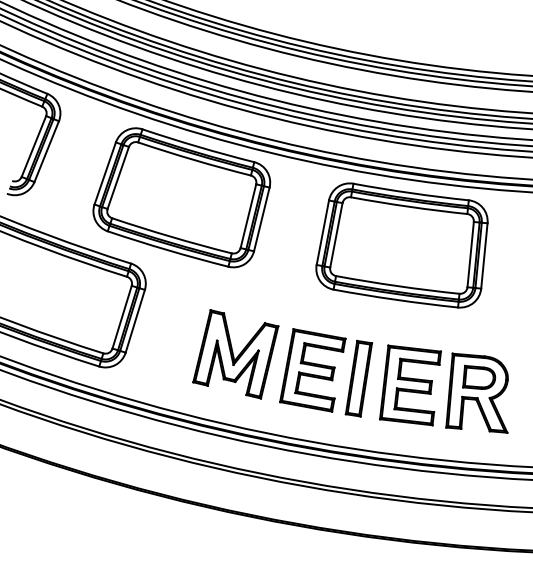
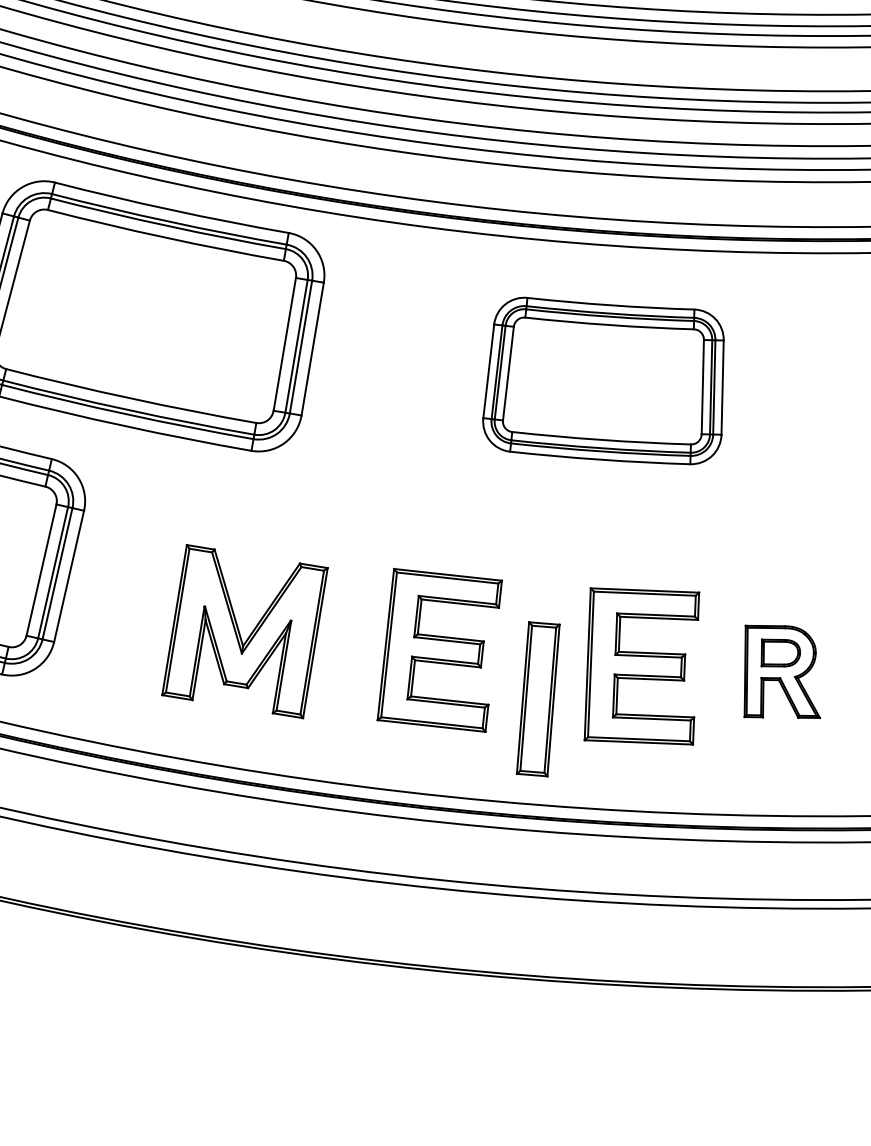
part: (401, 245) -> (602, 381), size x0.7
part: (235, 354) -> (244, 631), moved
part: (358, 378) -> (537, 698), moved
part: (476, 392) -> (778, 670), size x0.6

